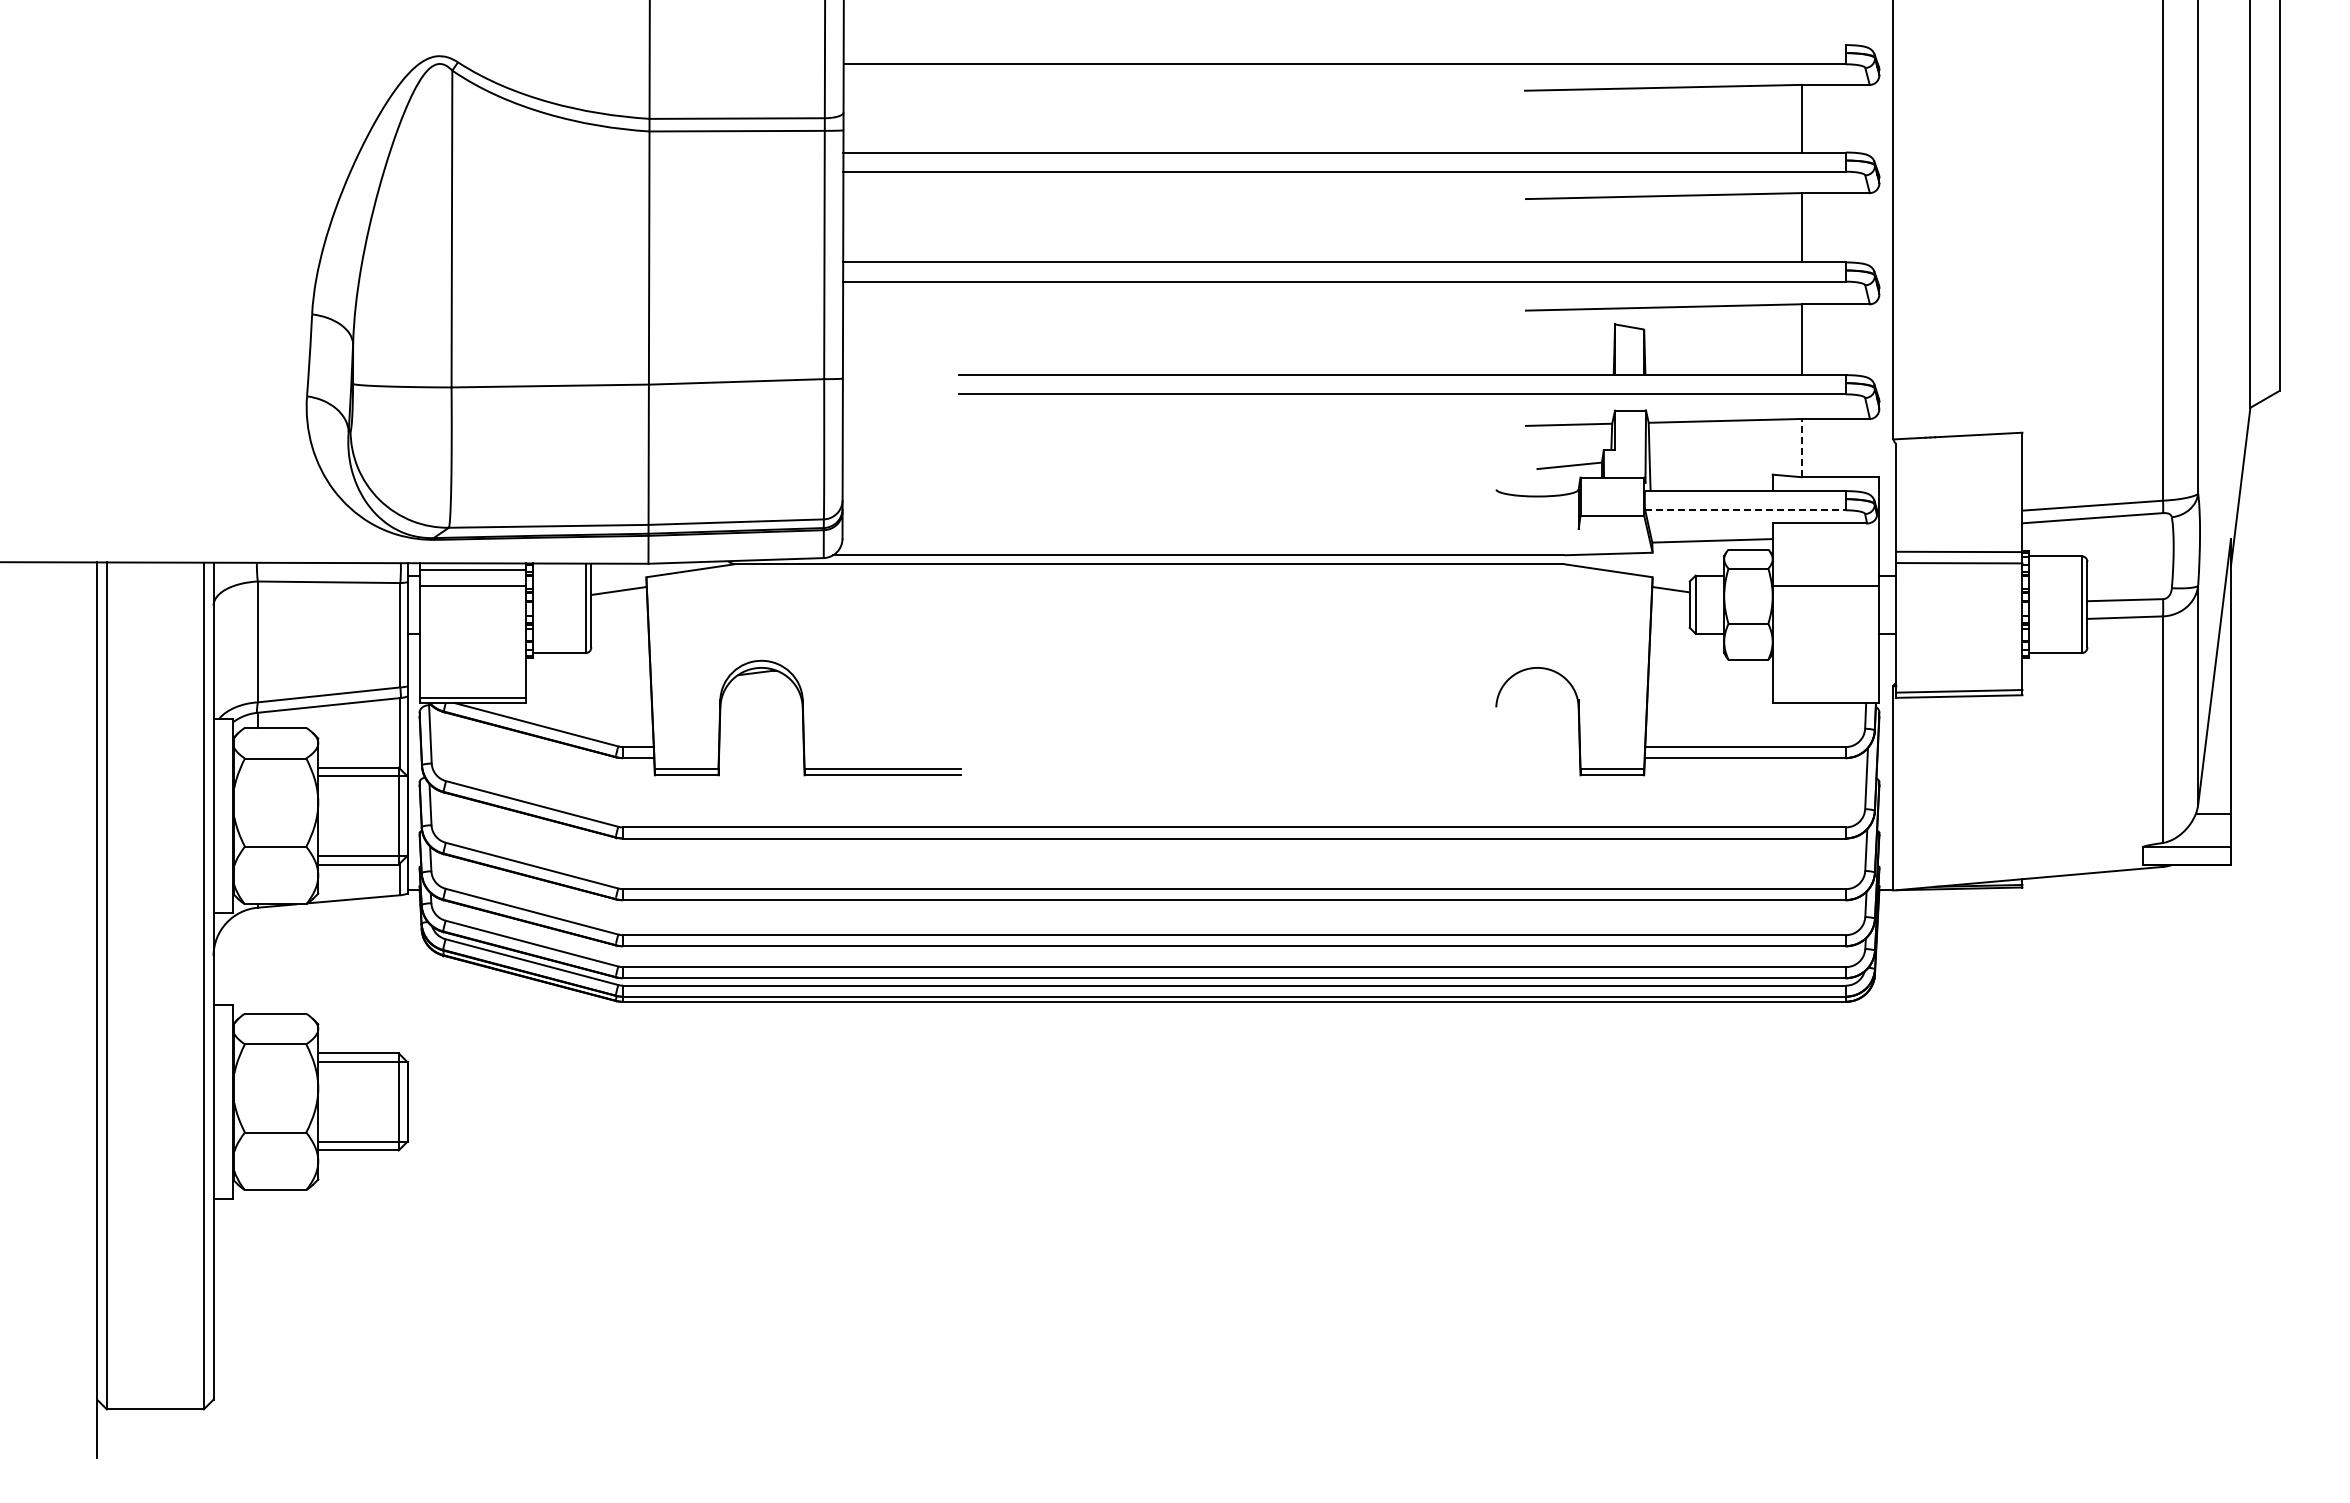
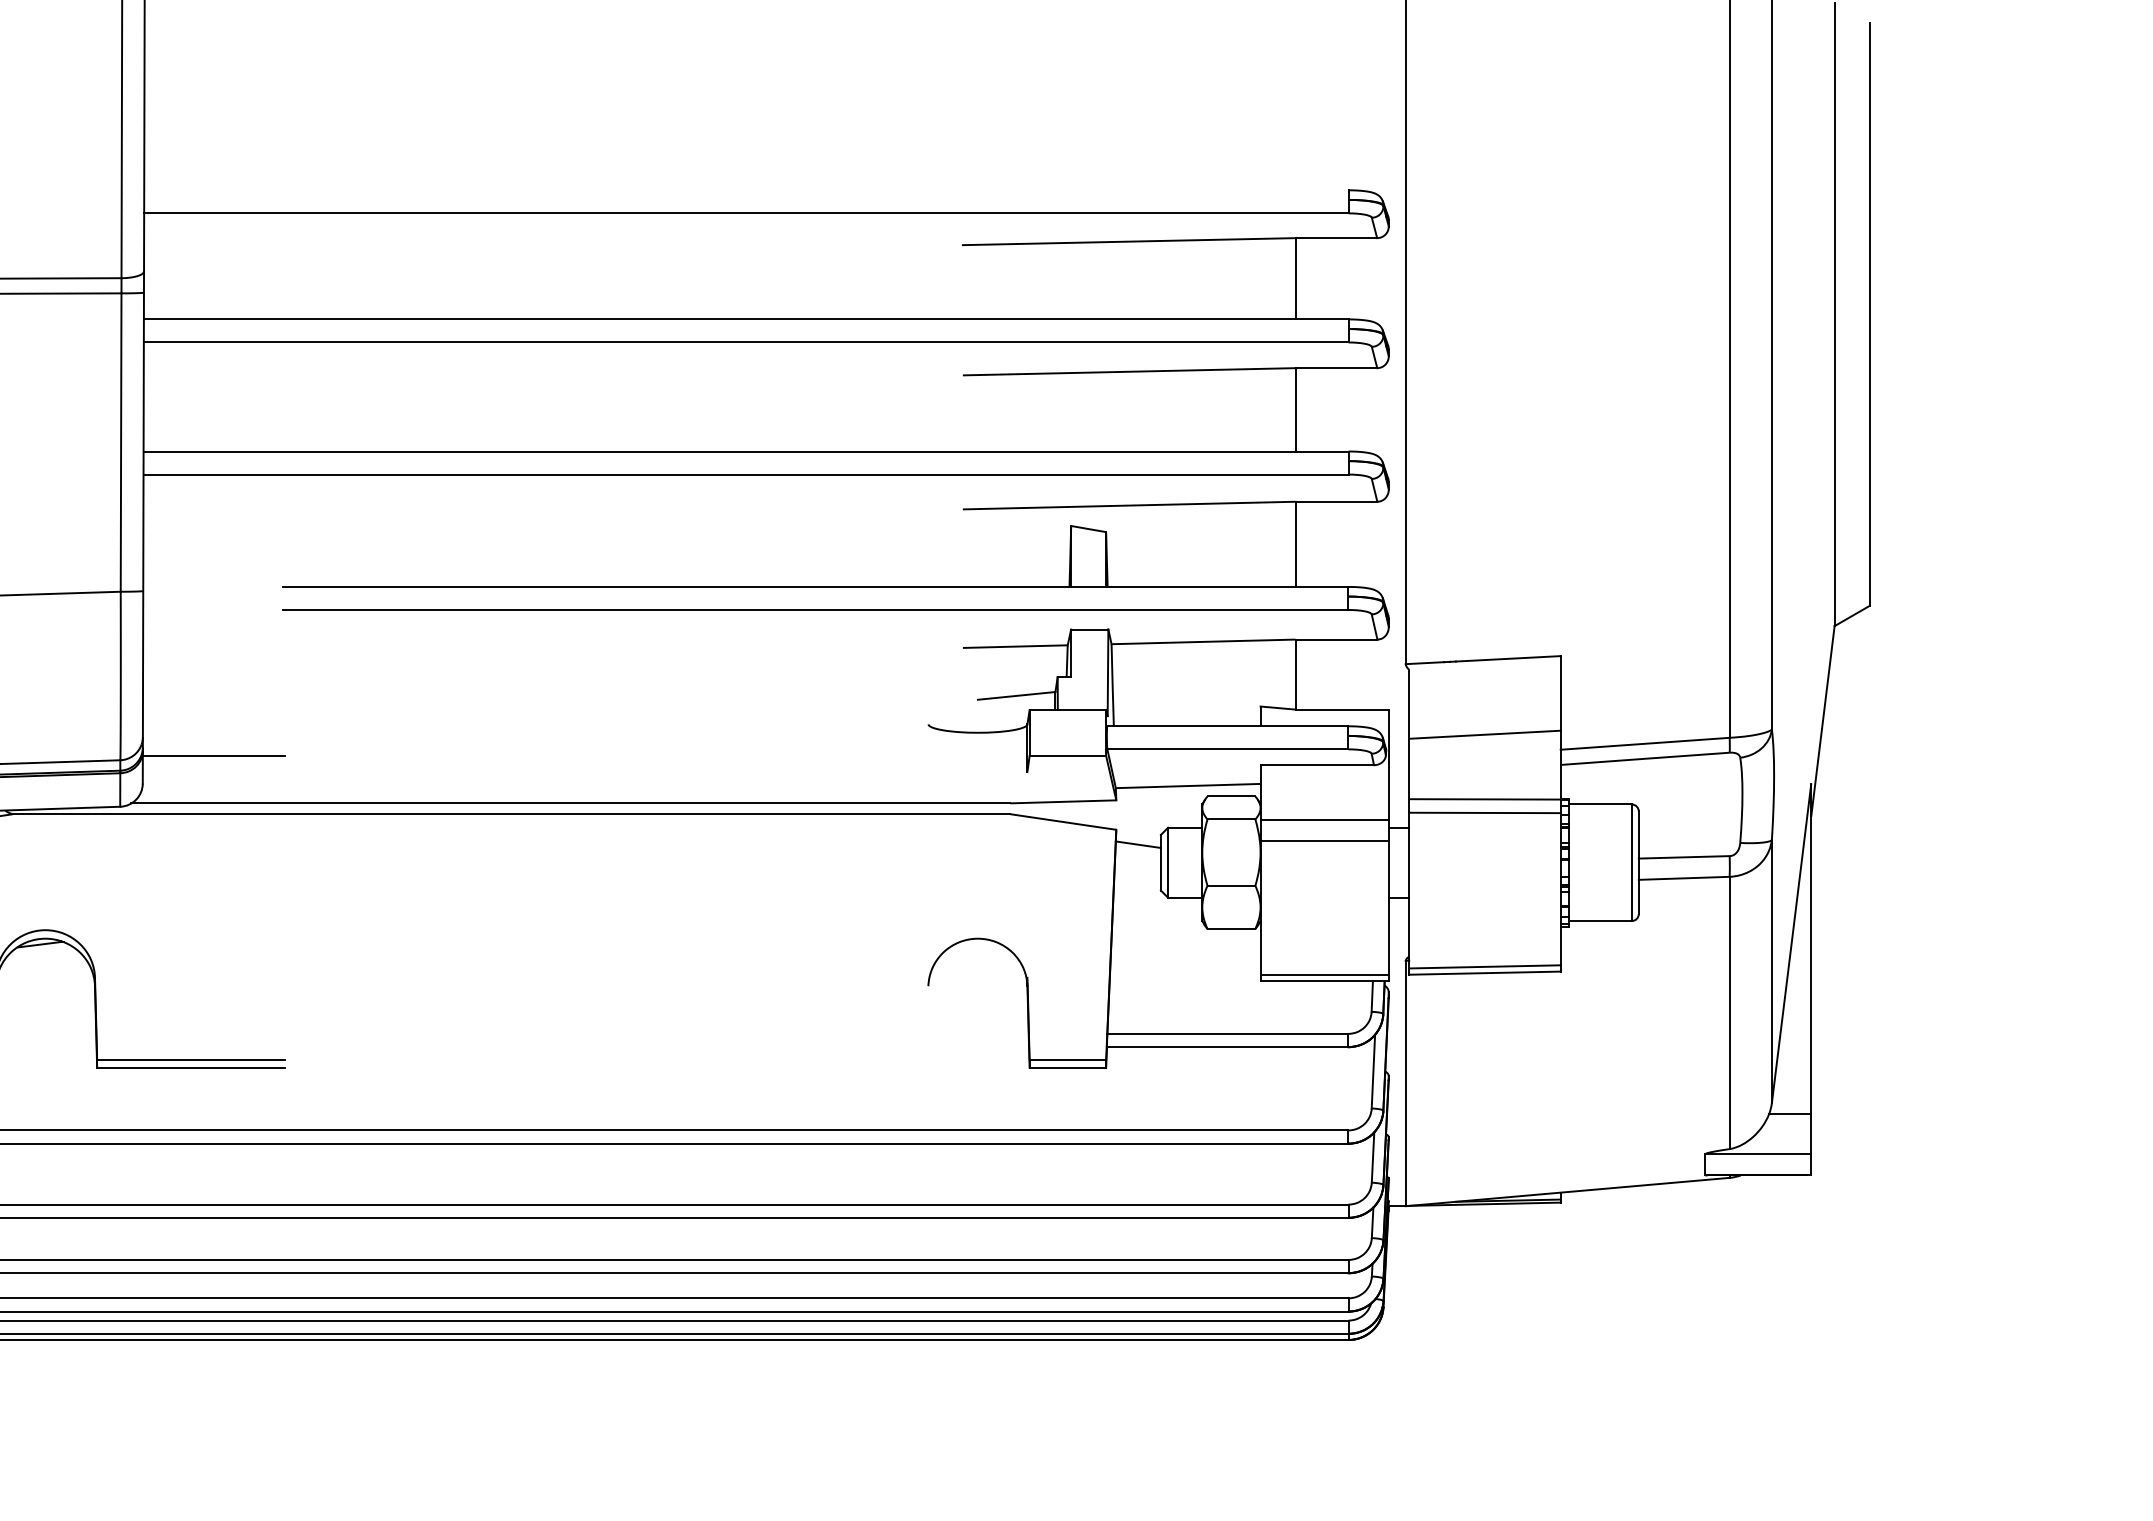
line: (1801, 447) -> (1295, 673), dashed -> solid
line: (1959, 497) -> (1485, 733), added
line: (1745, 510) -> (1227, 749), dashed -> solid
line: (901, 515) -> (213, 755), added
line: (1825, 569) -> (1324, 820), added
line: (1825, 697) -> (1324, 974), added

